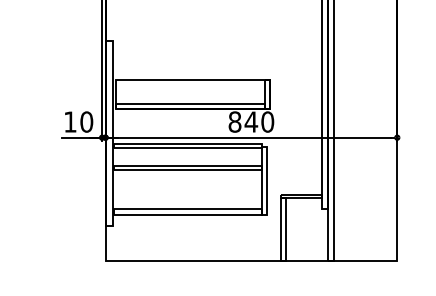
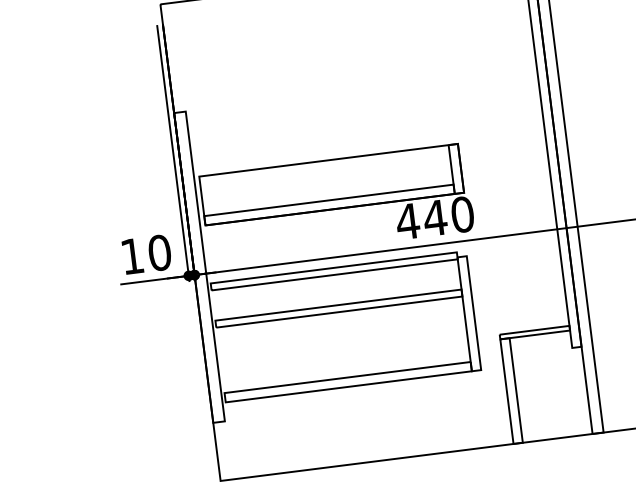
text: (234, 121) -> (406, 220), 840 -> 440

